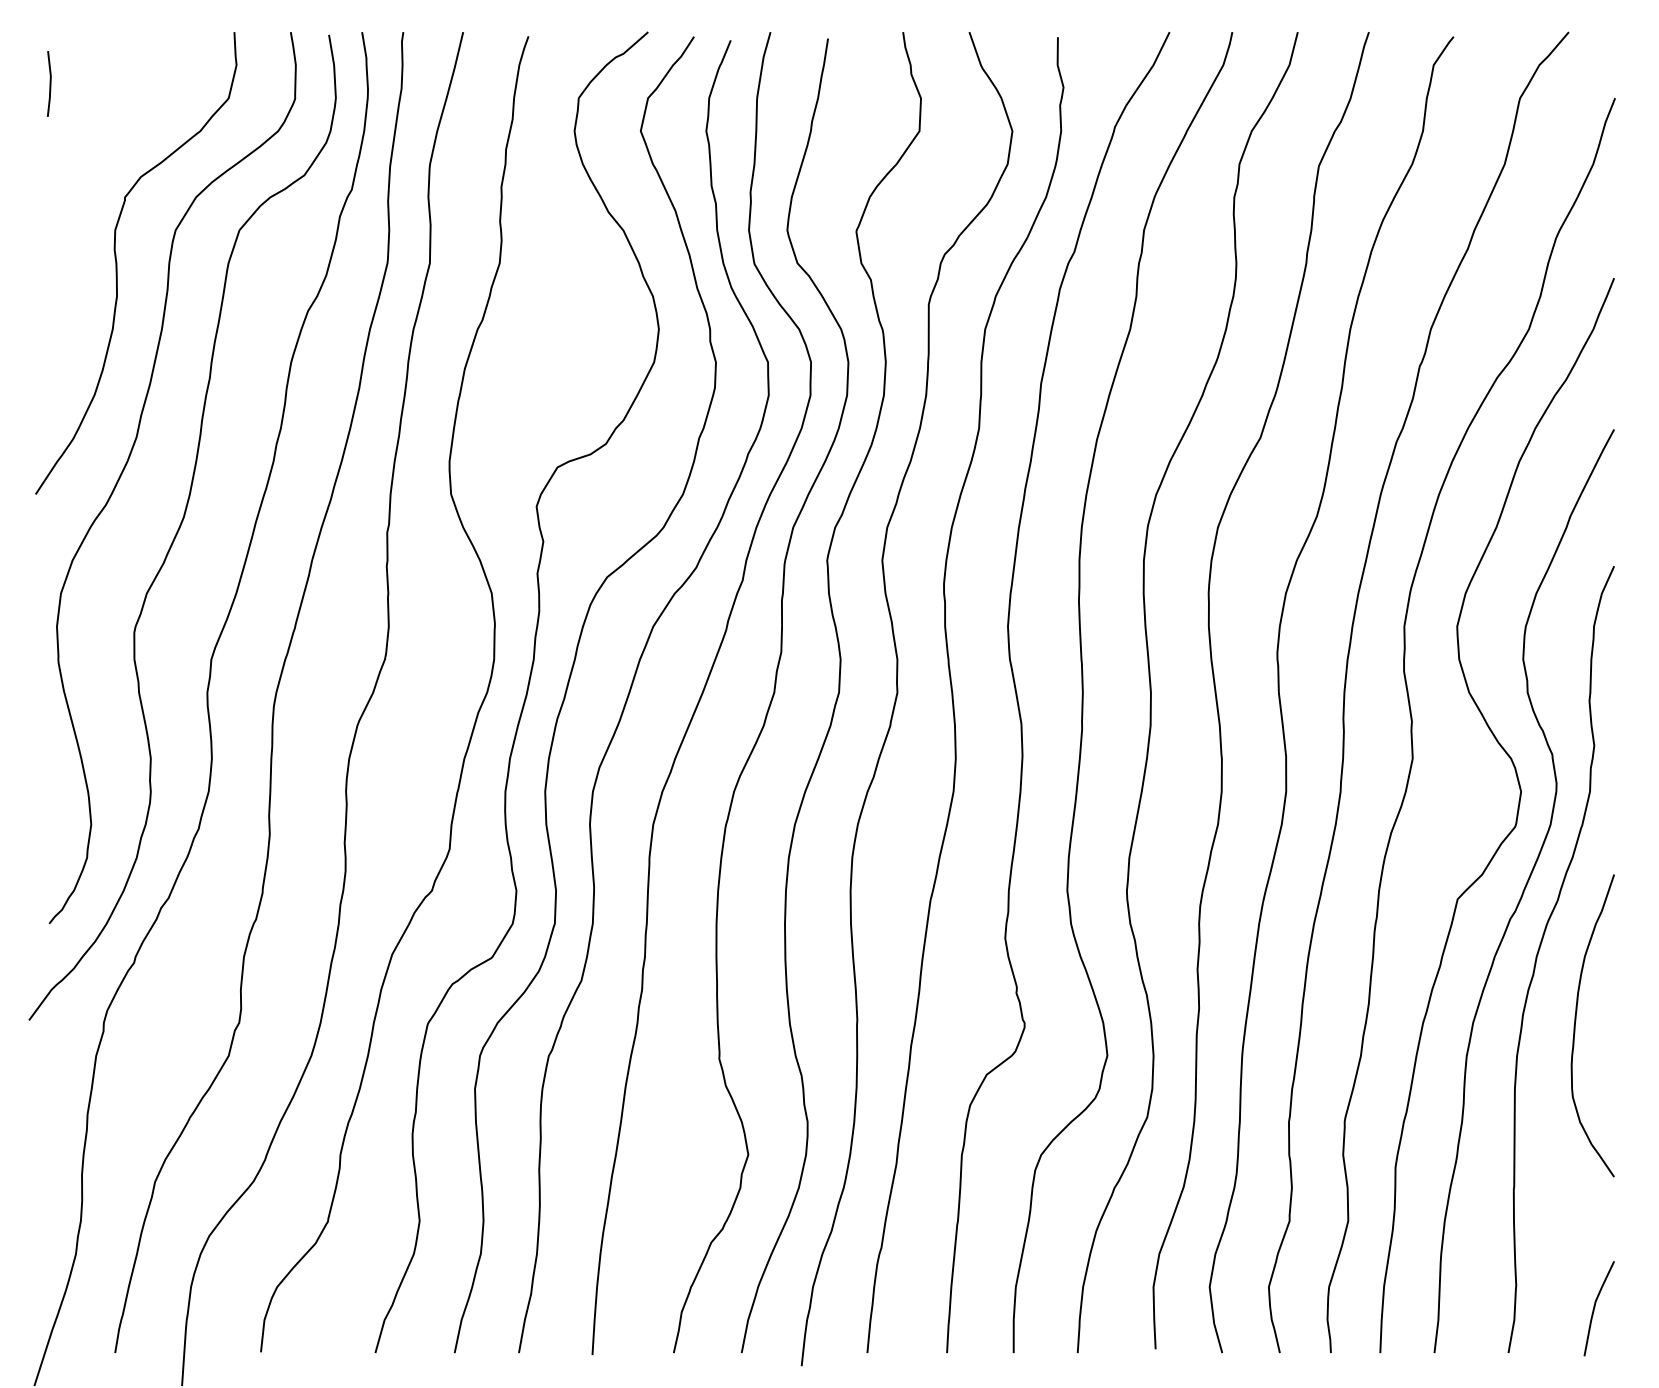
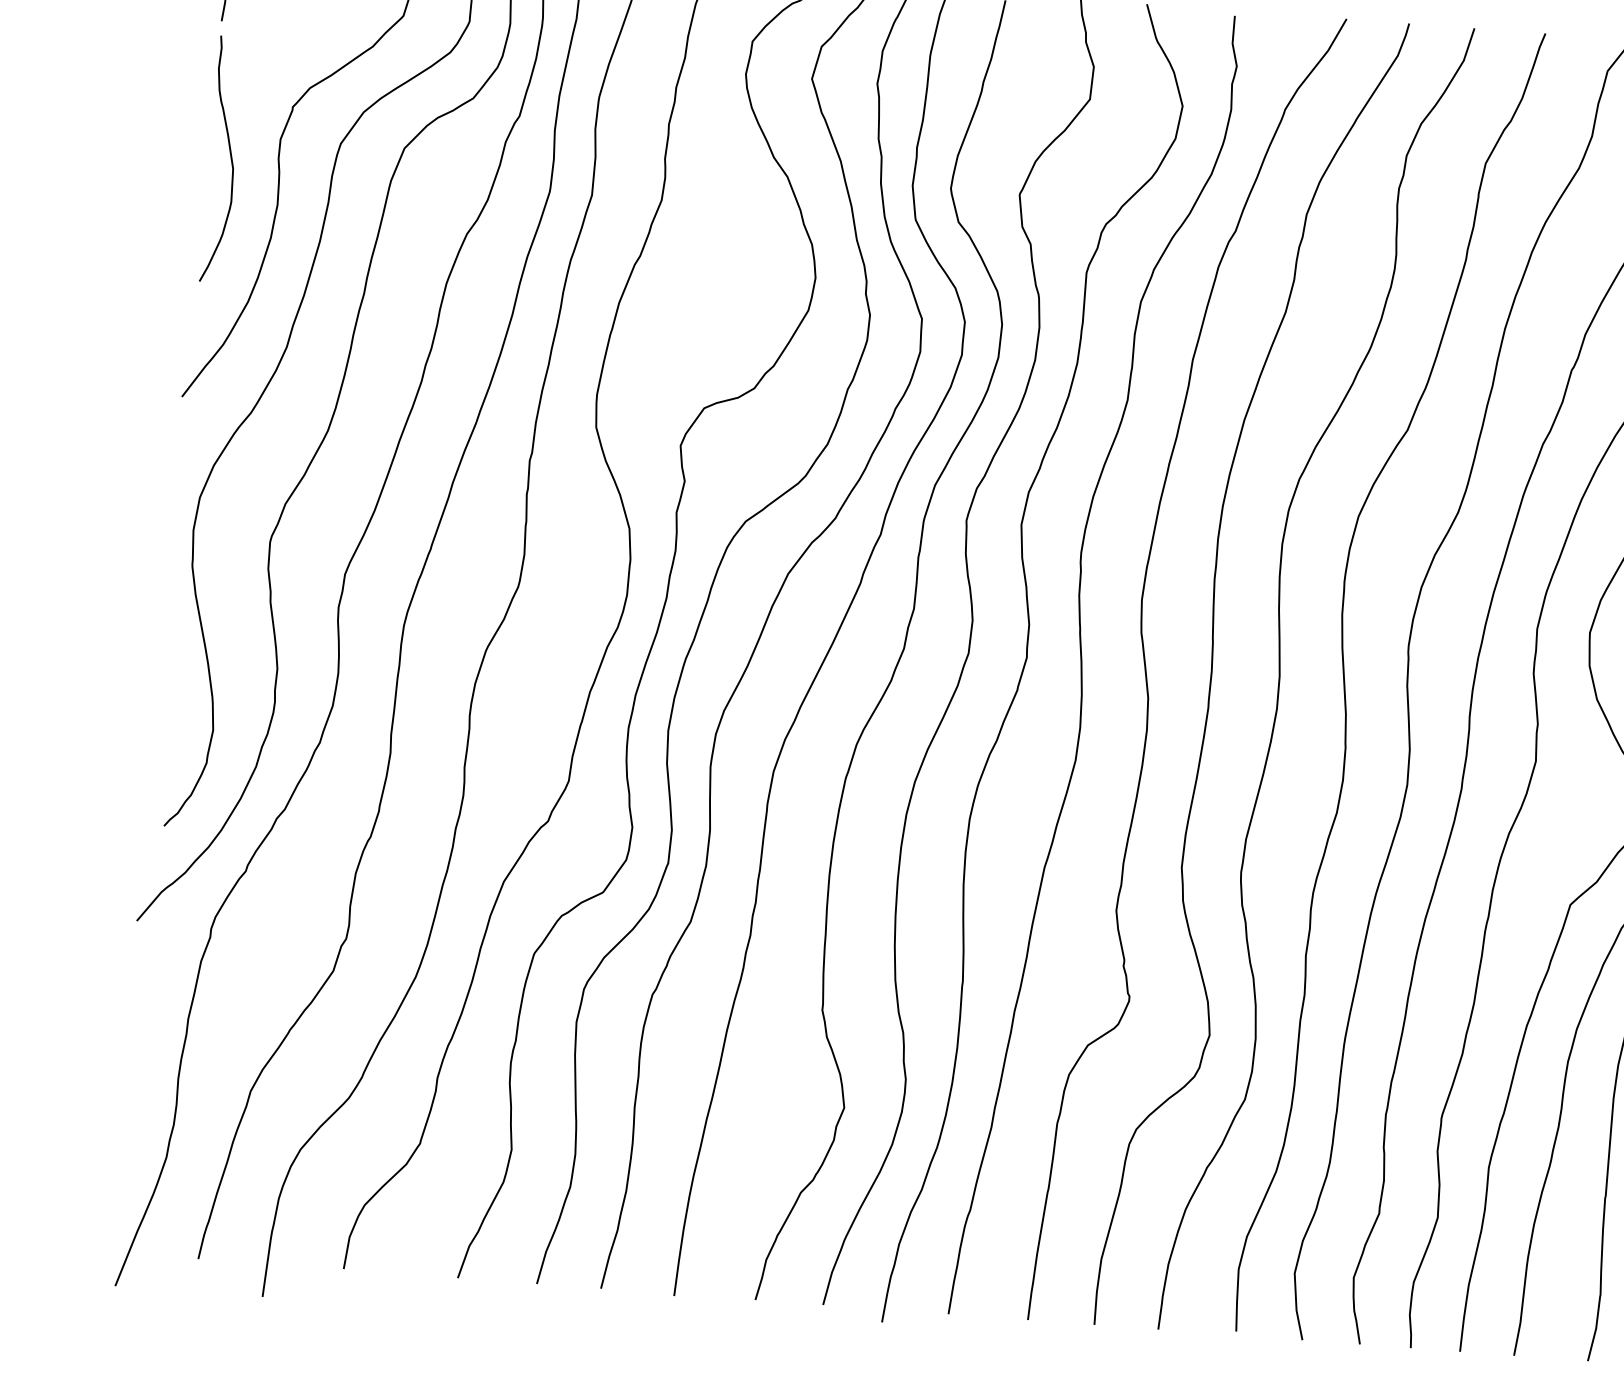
curve: (66, 252) -> (230, 157), added

